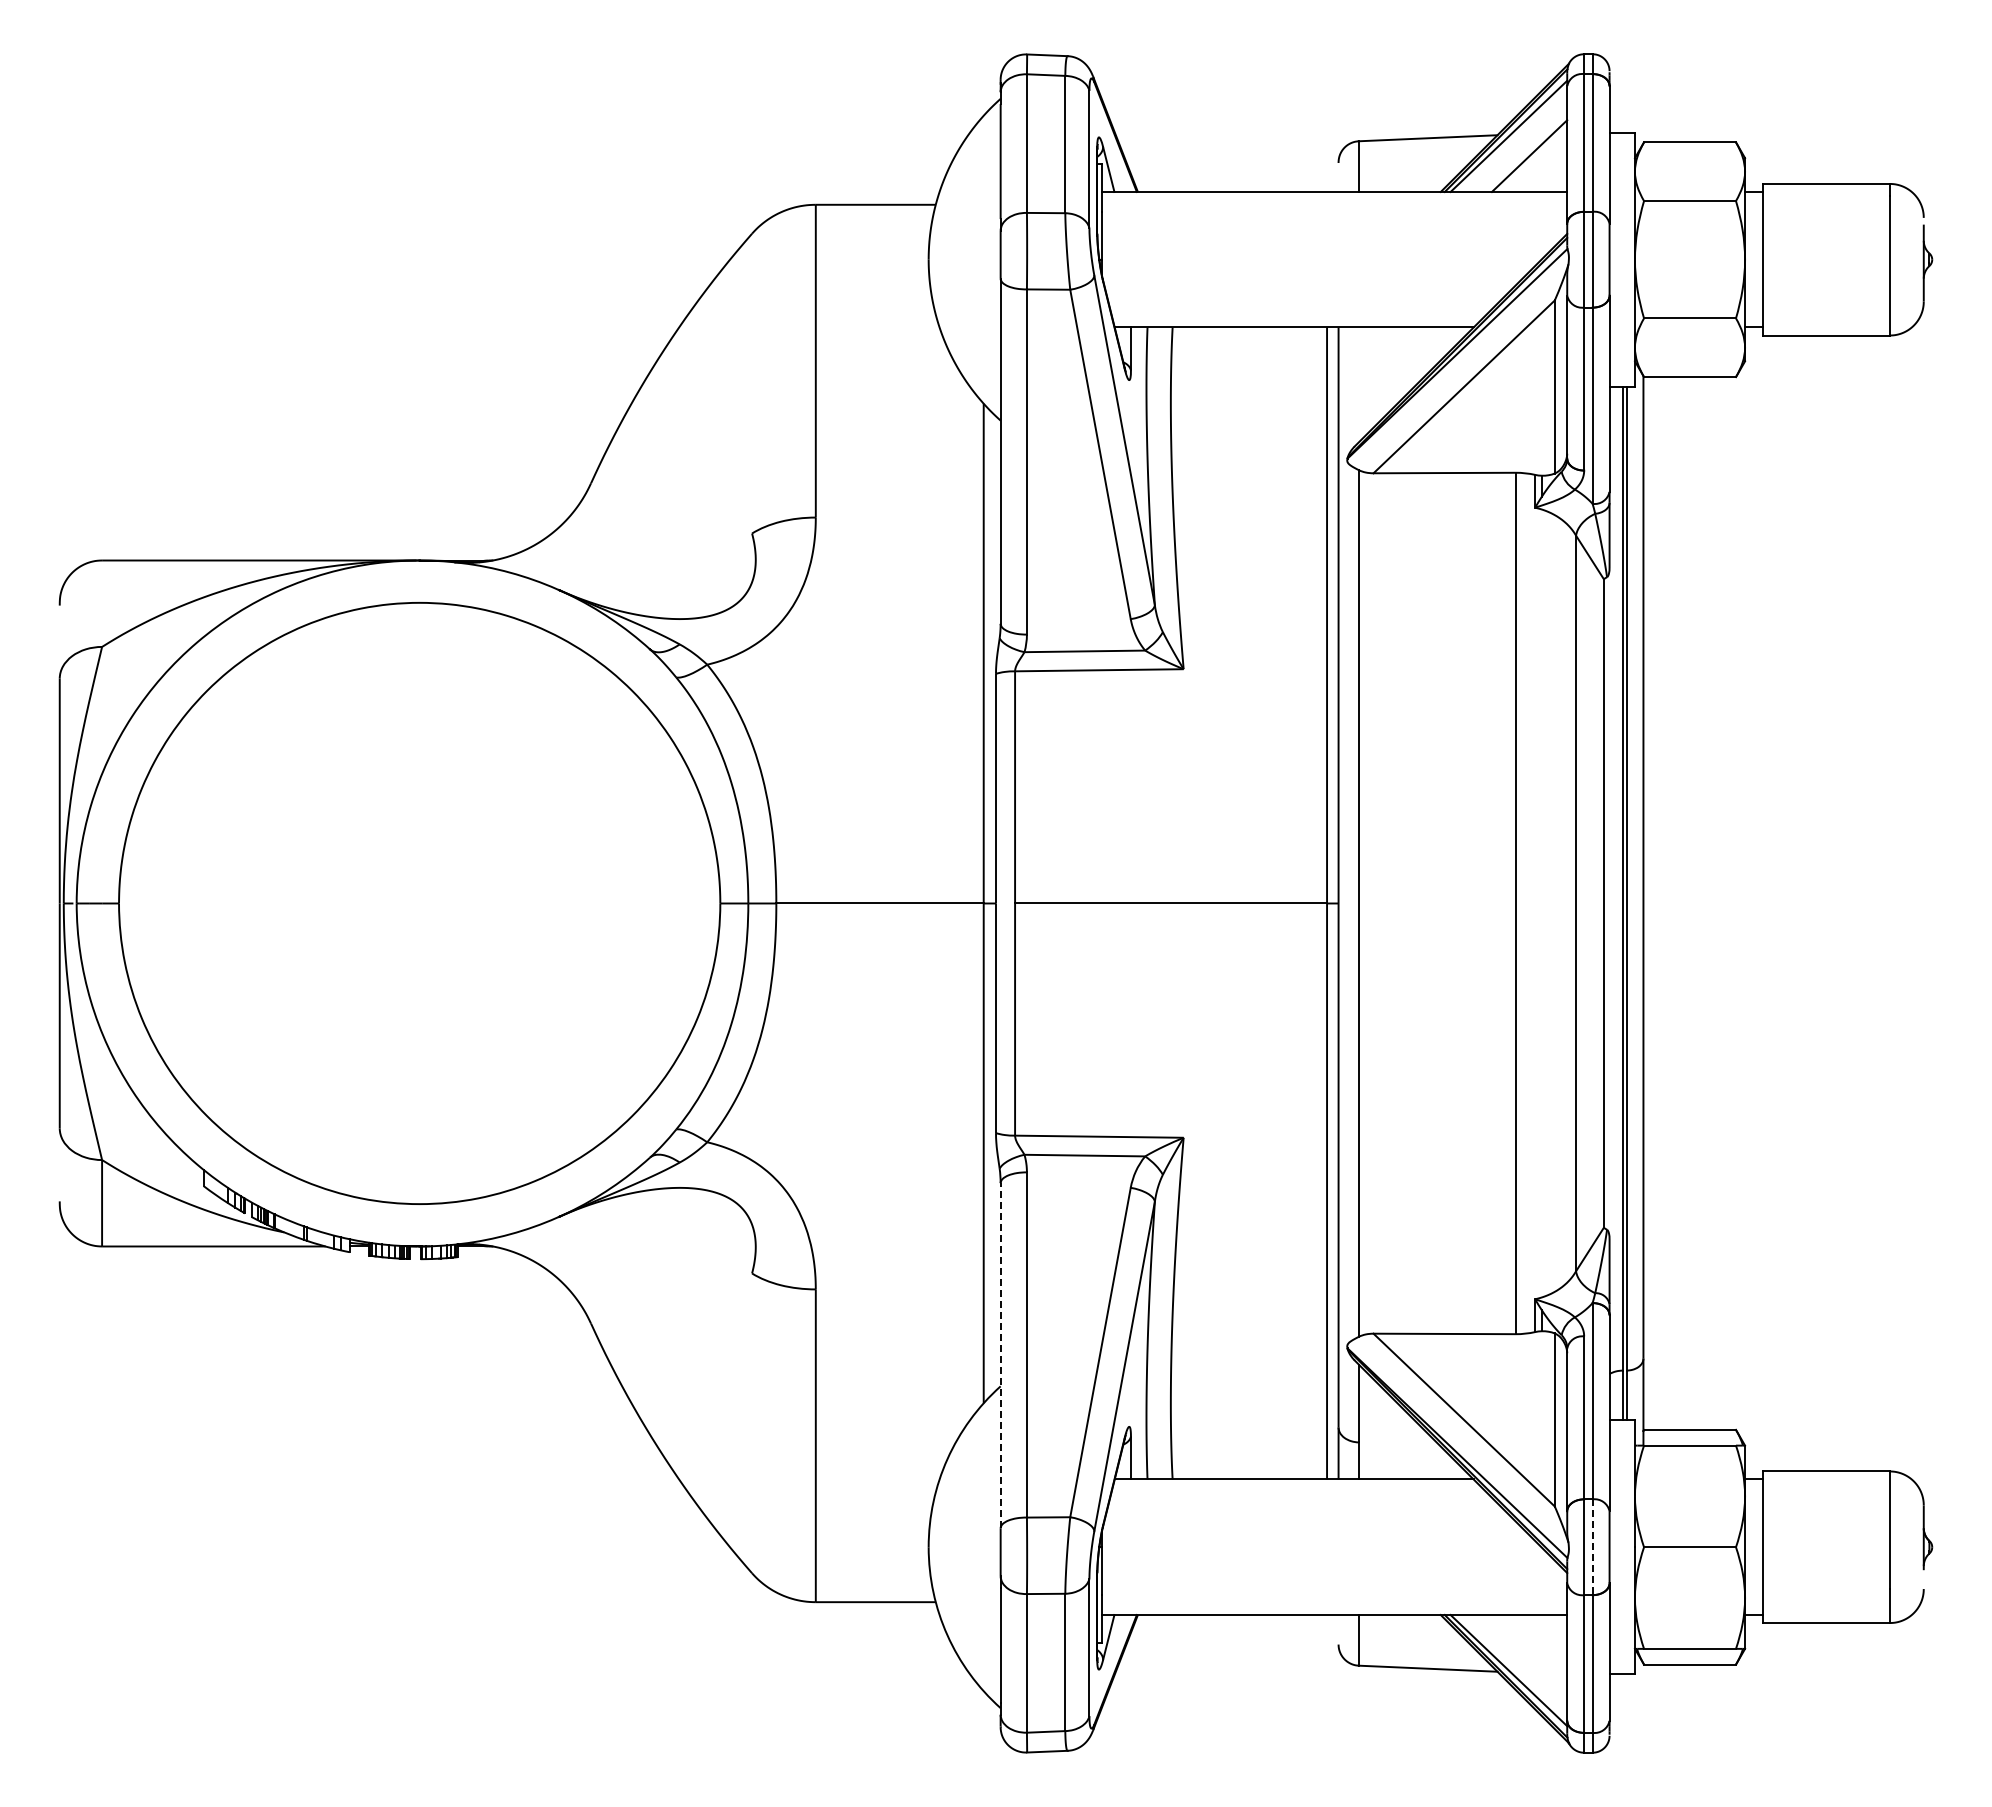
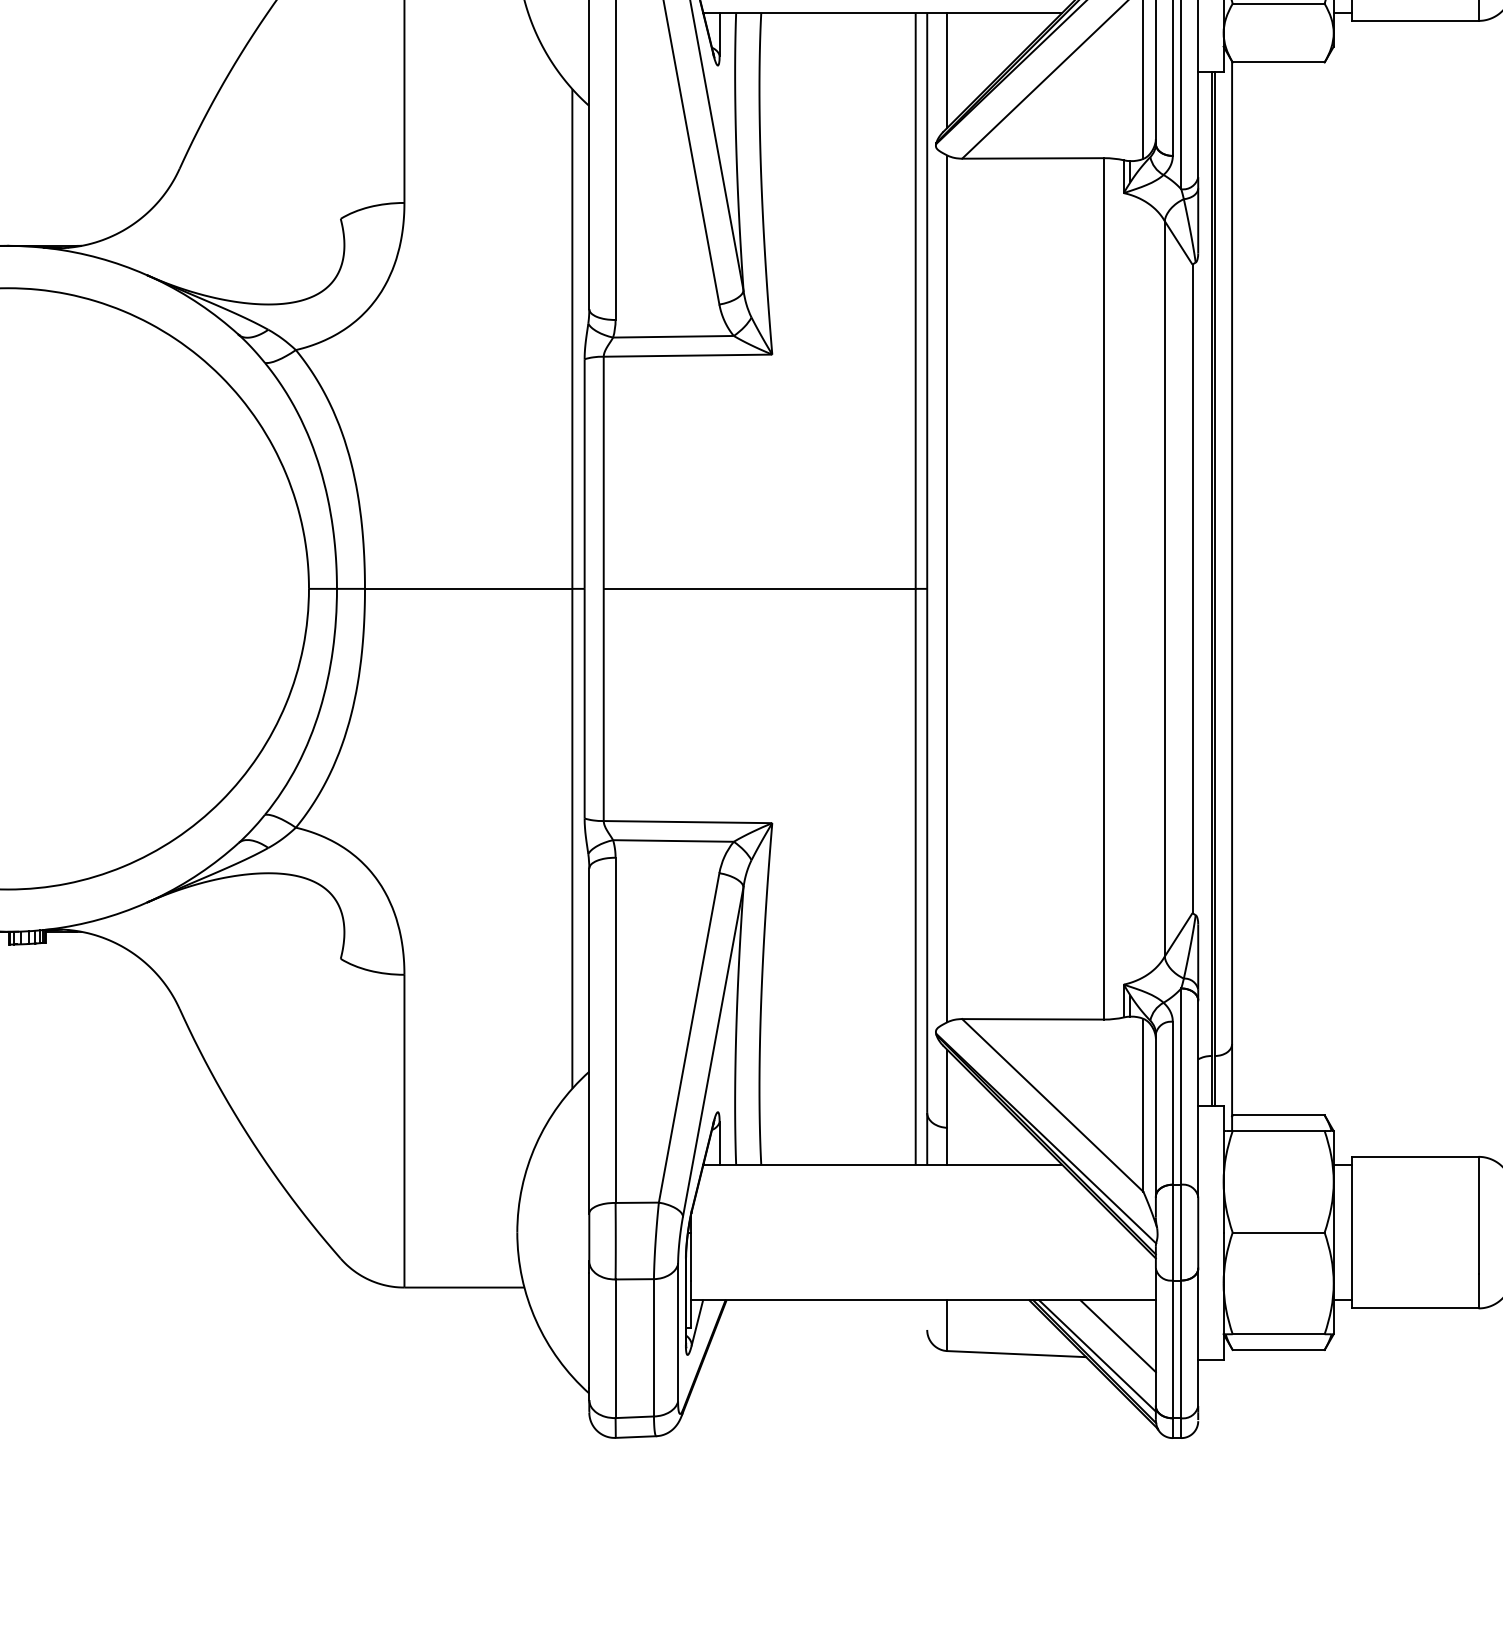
line: (1358, 384) -> (947, 69), added
line: (1000, 1355) -> (589, 1040), dashed -> solid
line: (1592, 1547) -> (1181, 1232), dashed -> solid
line: (1529, 1650) -> (1118, 1335), added

